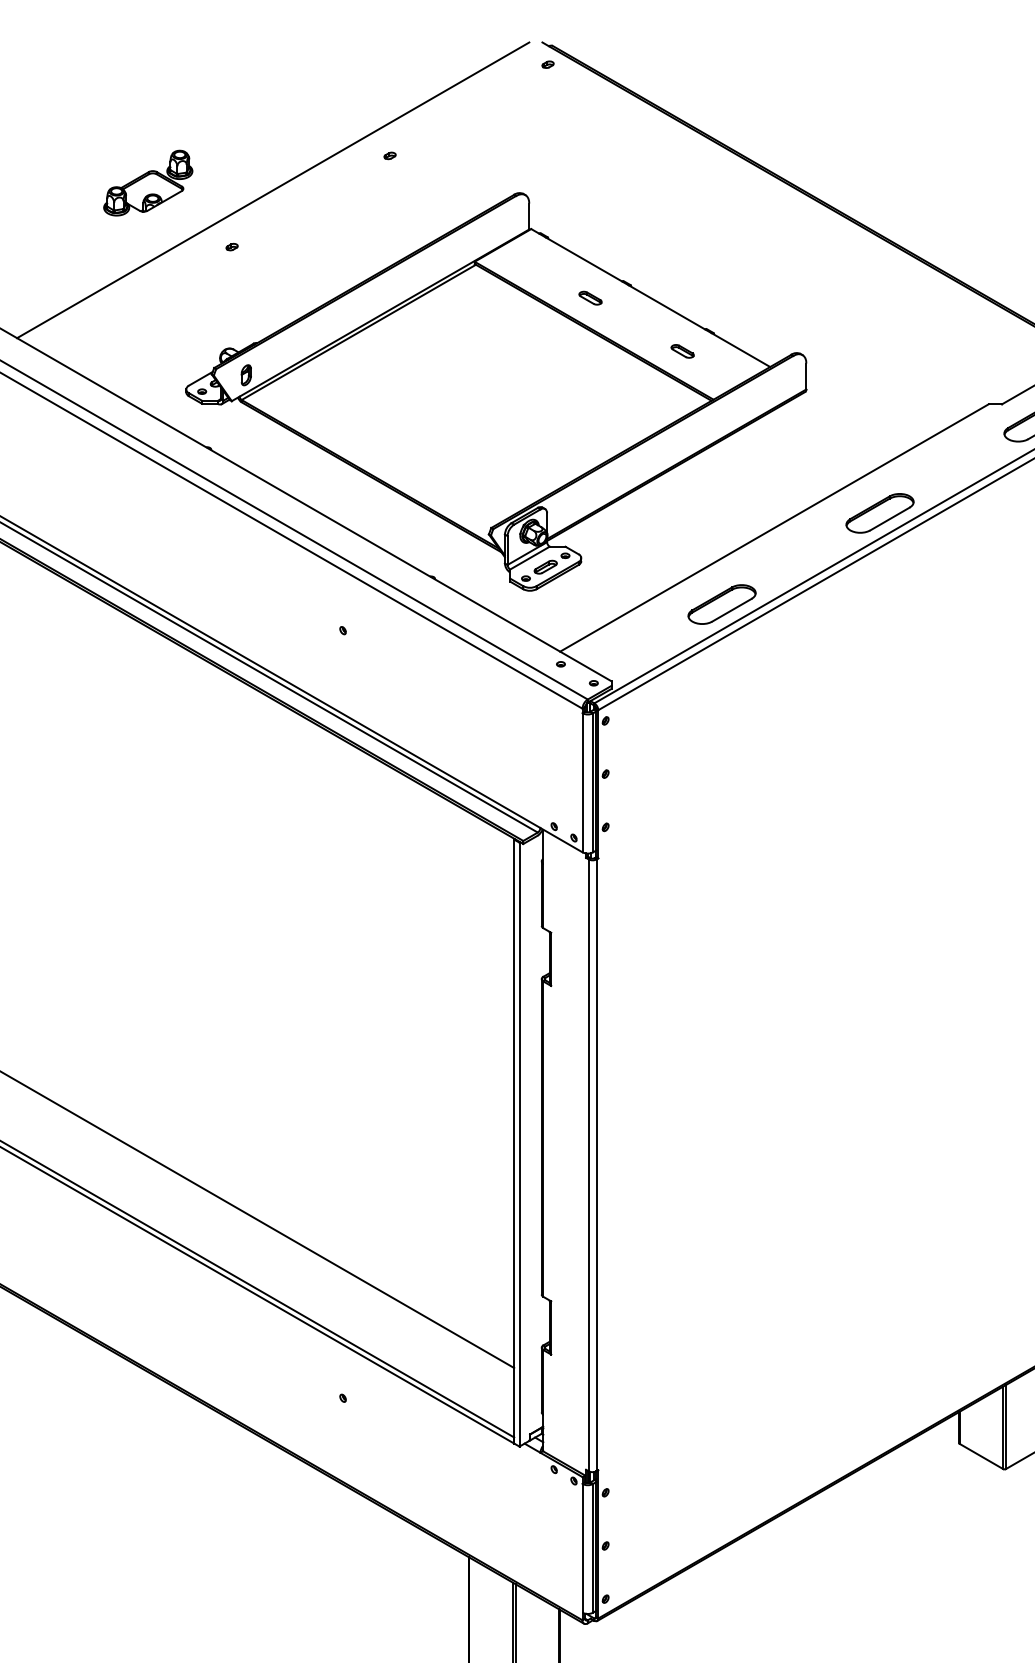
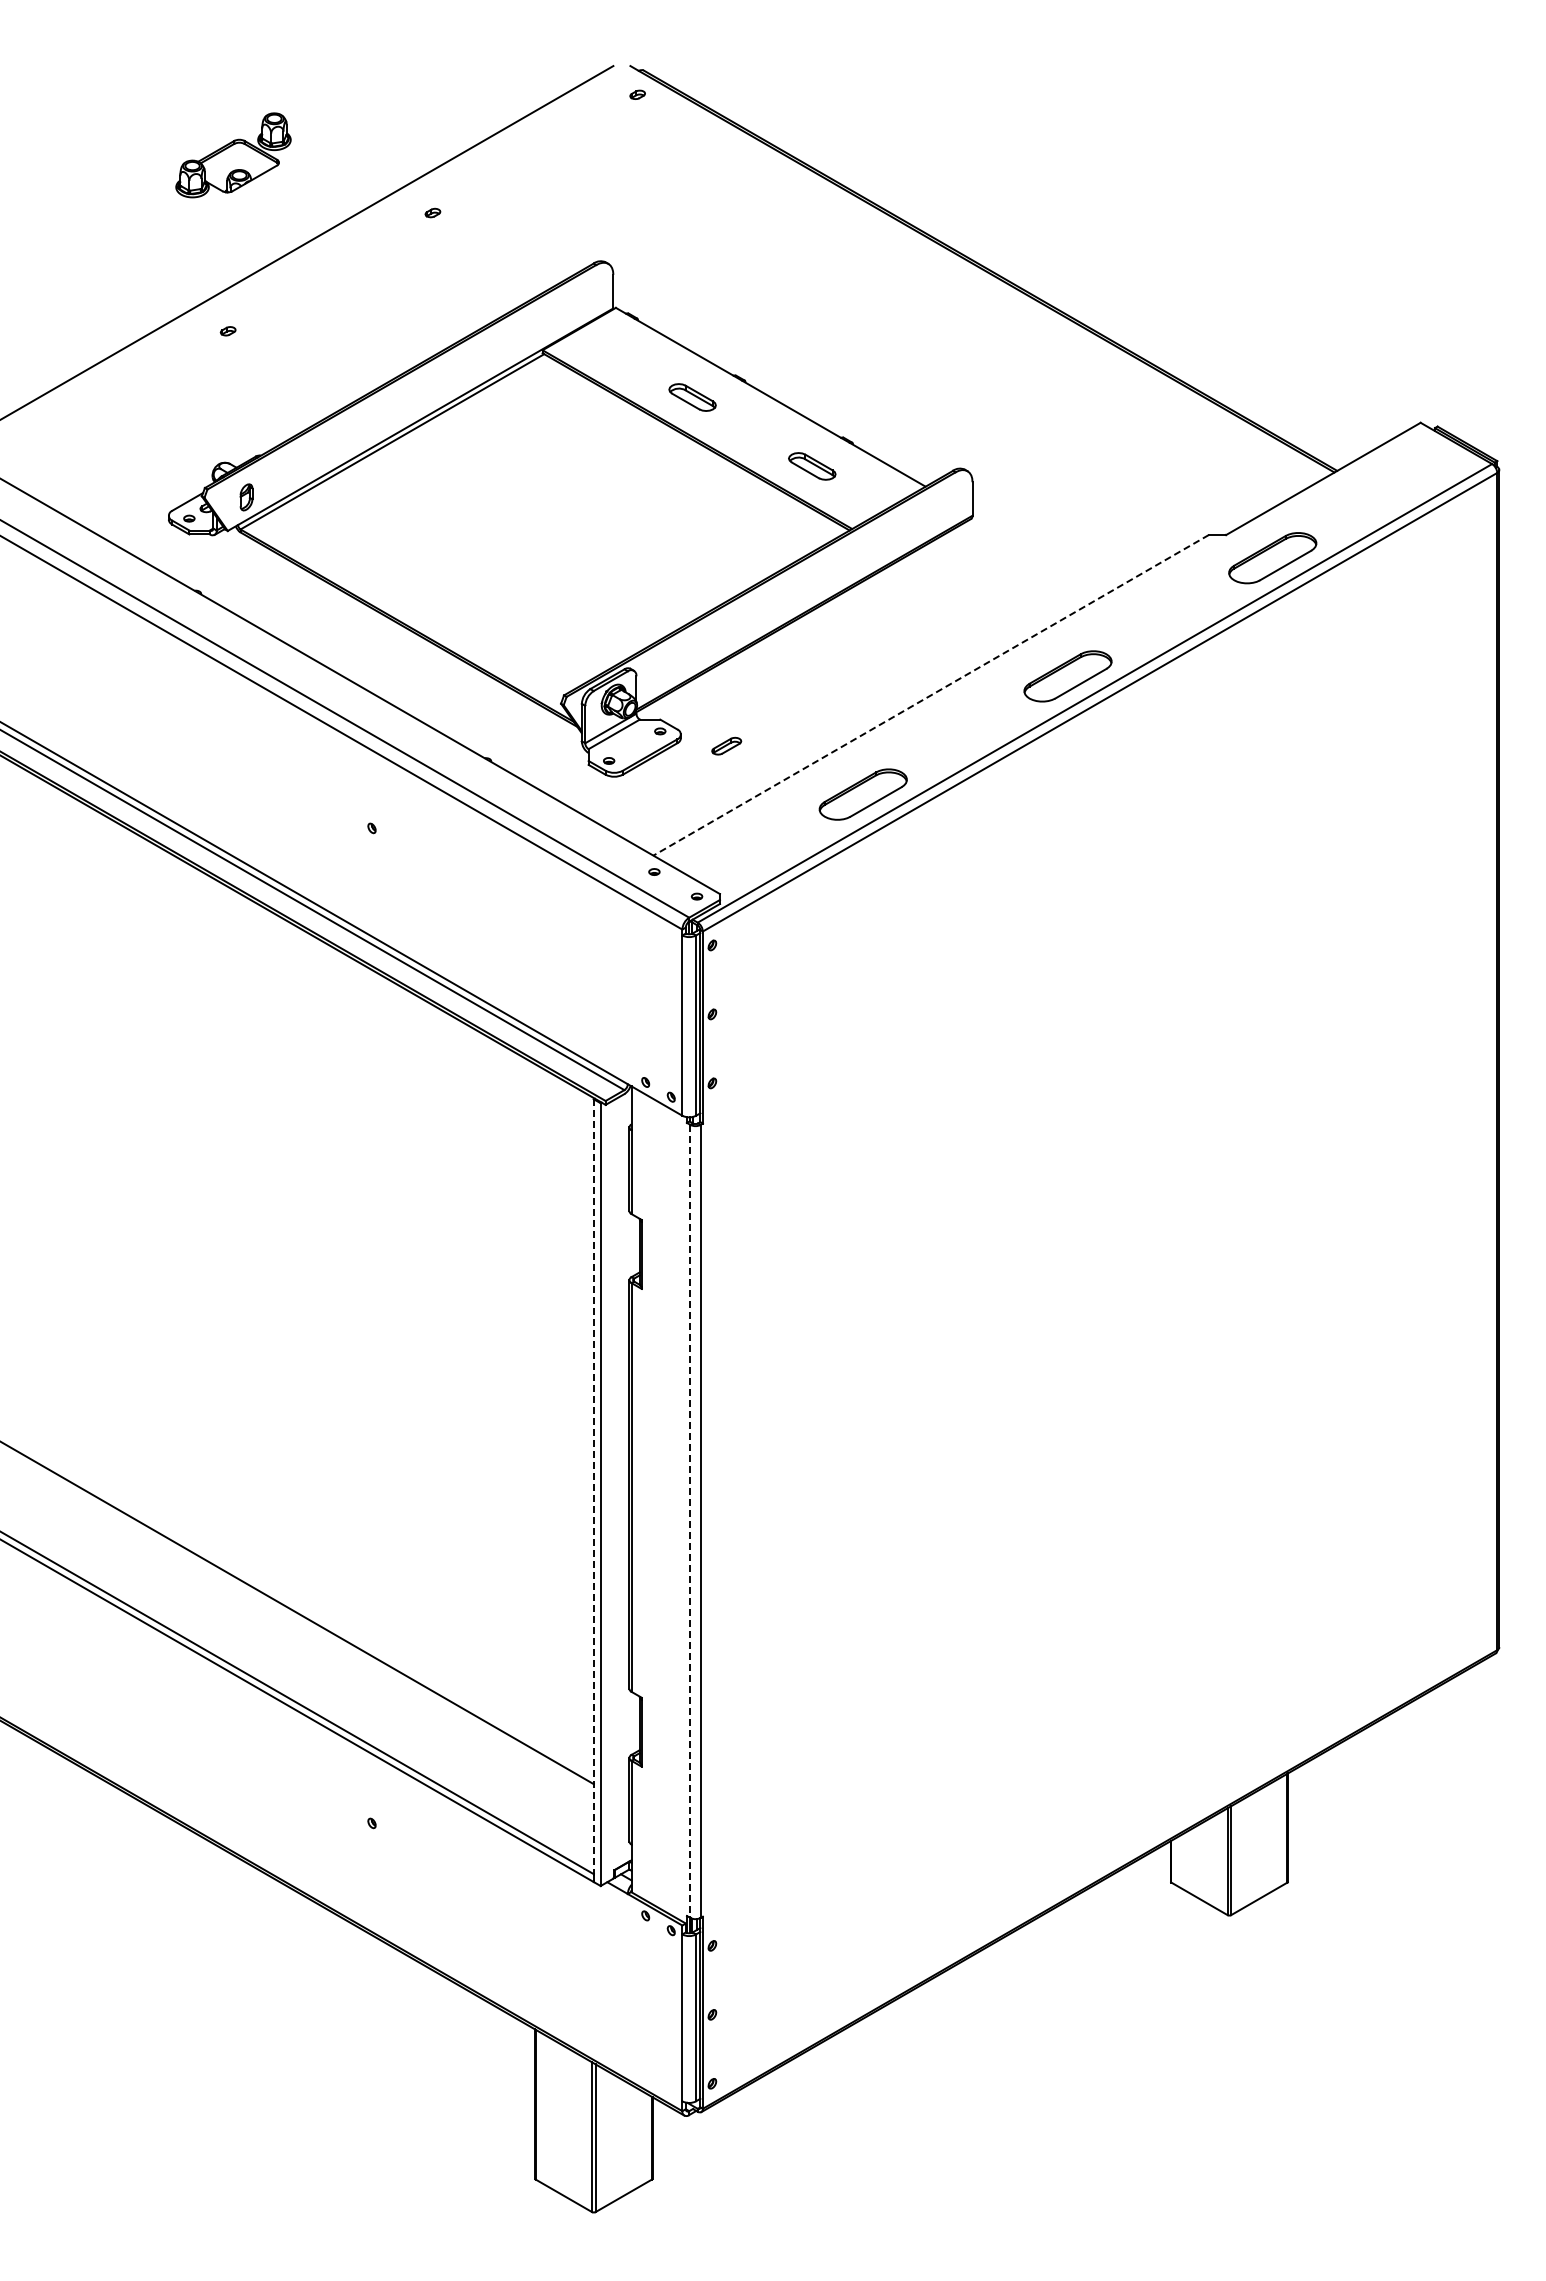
part: (148, 183) -> (233, 155), moved
part: (590, 298) -> (692, 397), size x1.6
part: (682, 351) -> (811, 466), size x1.6
line: (774, 528) -> (931, 695), solid -> dashed
part: (545, 566) -> (726, 745), moved
line: (513, 1142) -> (593, 1491), solid -> dashed
line: (588, 1165) -> (690, 1521), solid -> dashed

